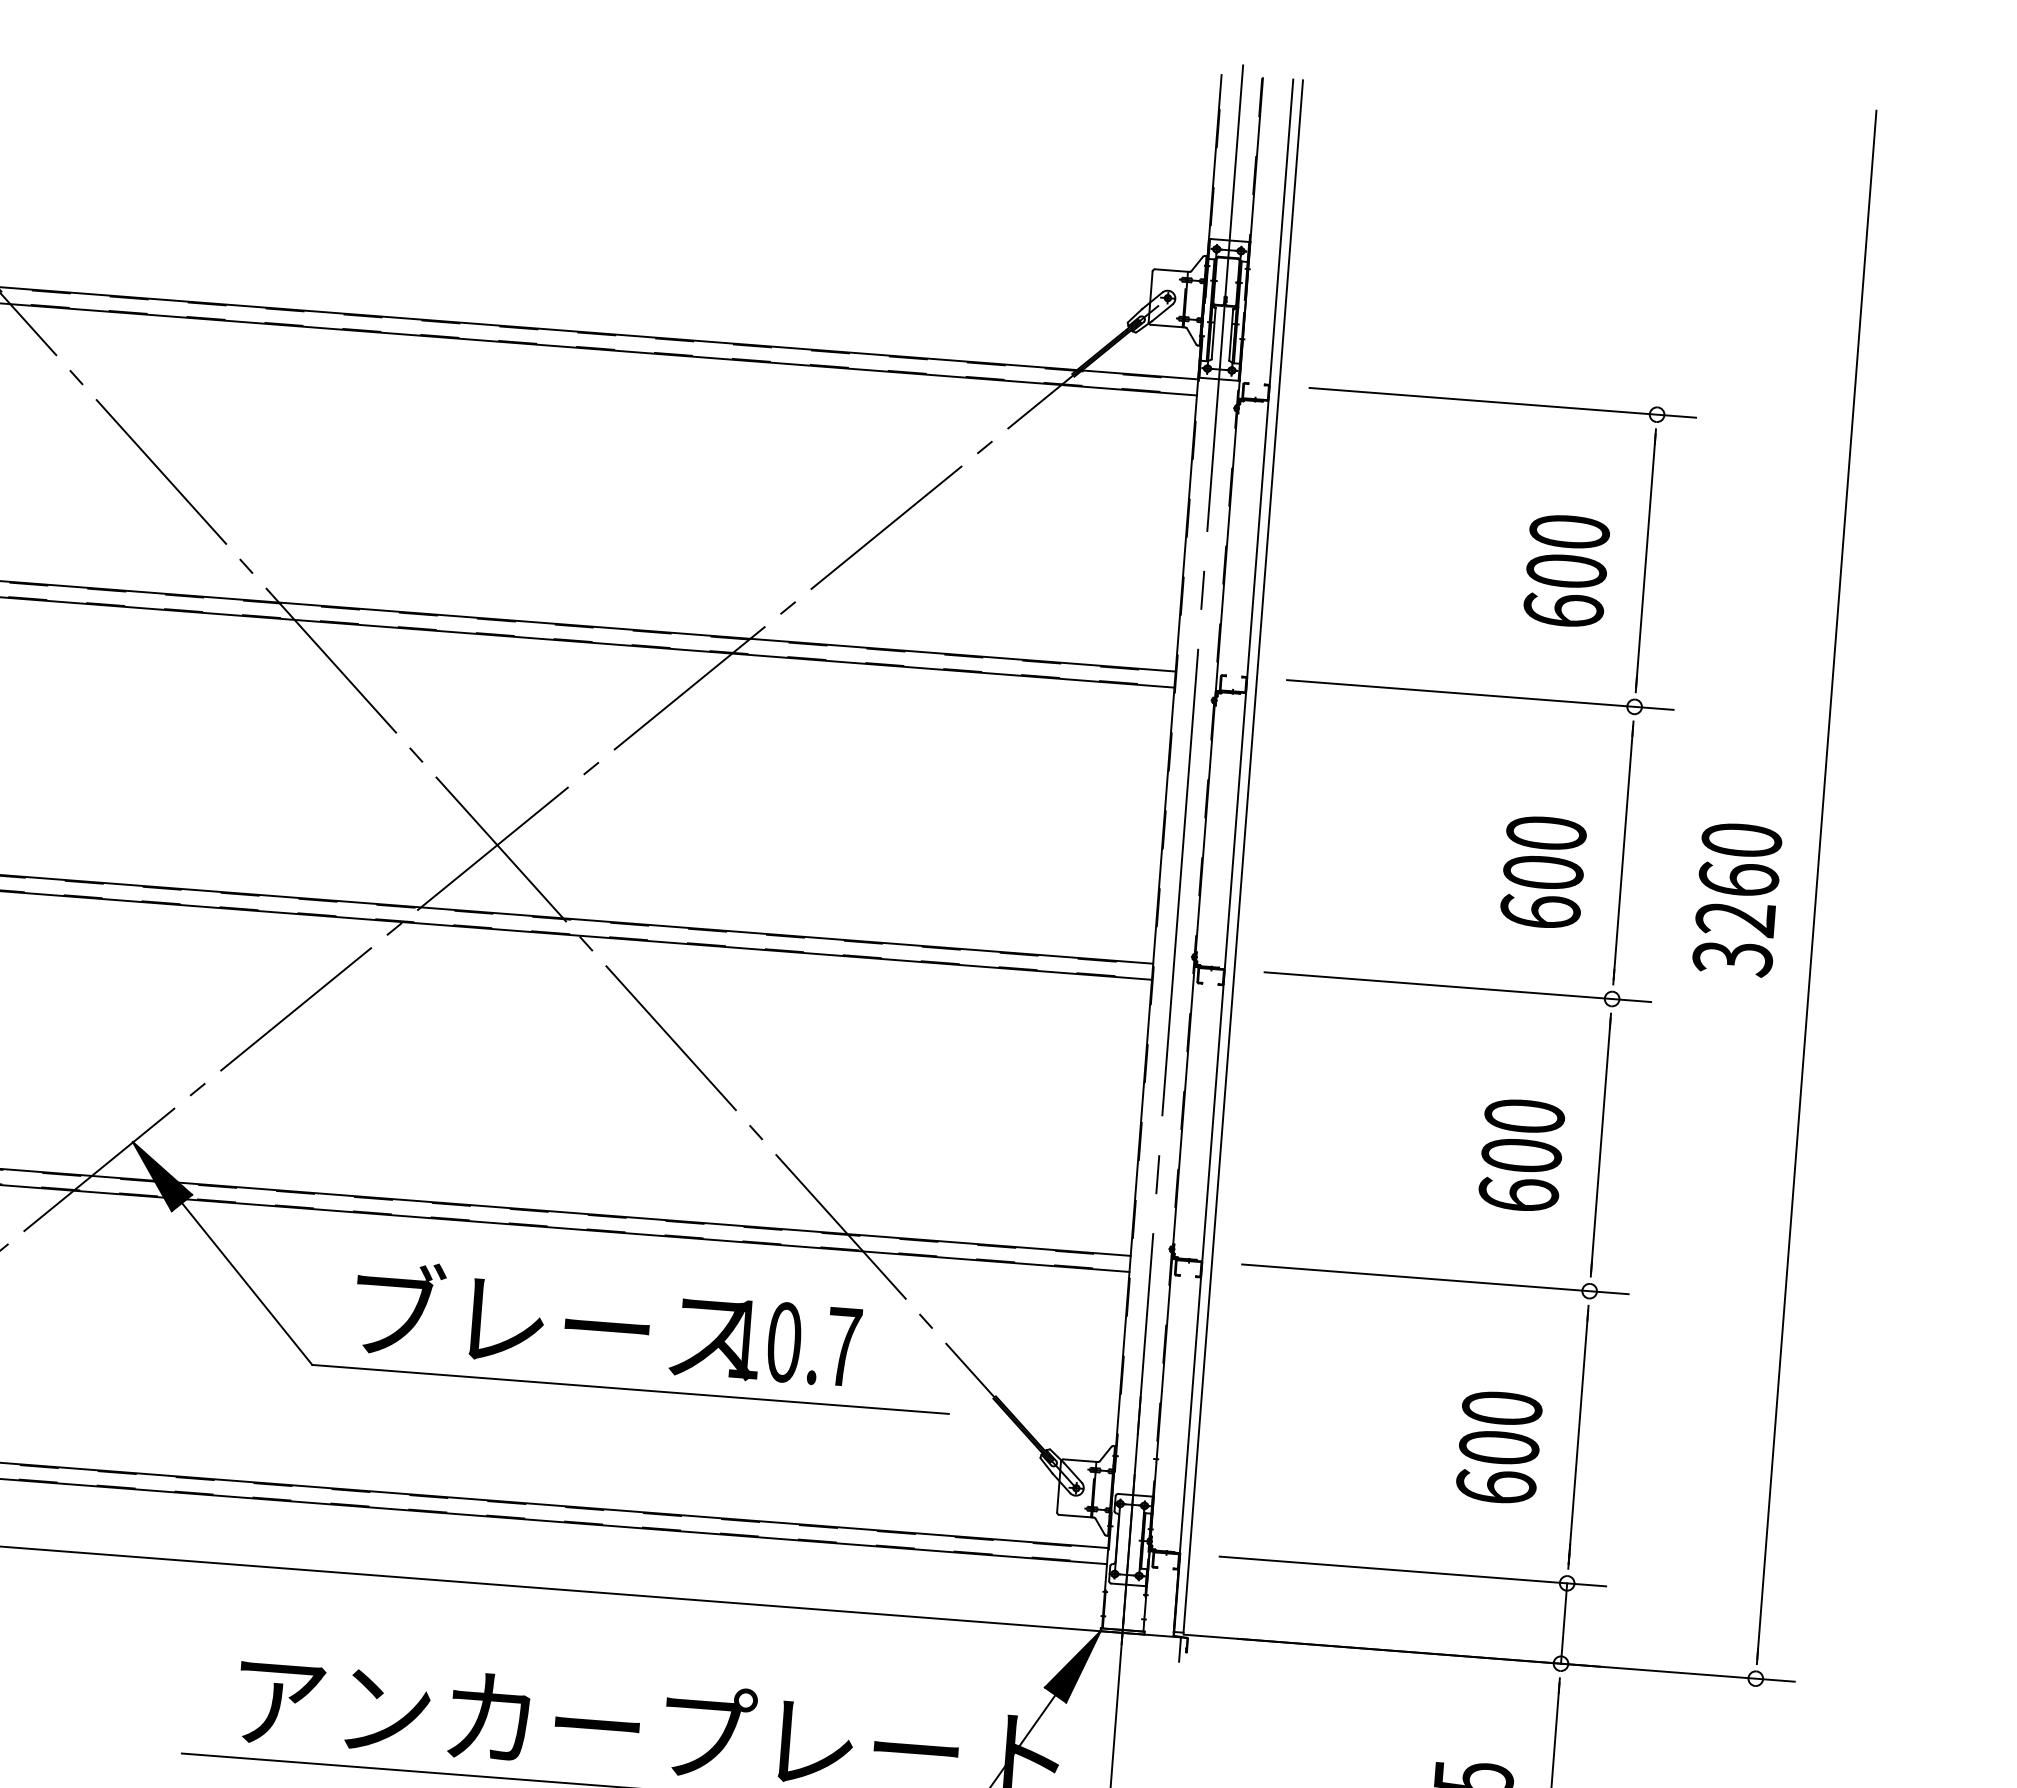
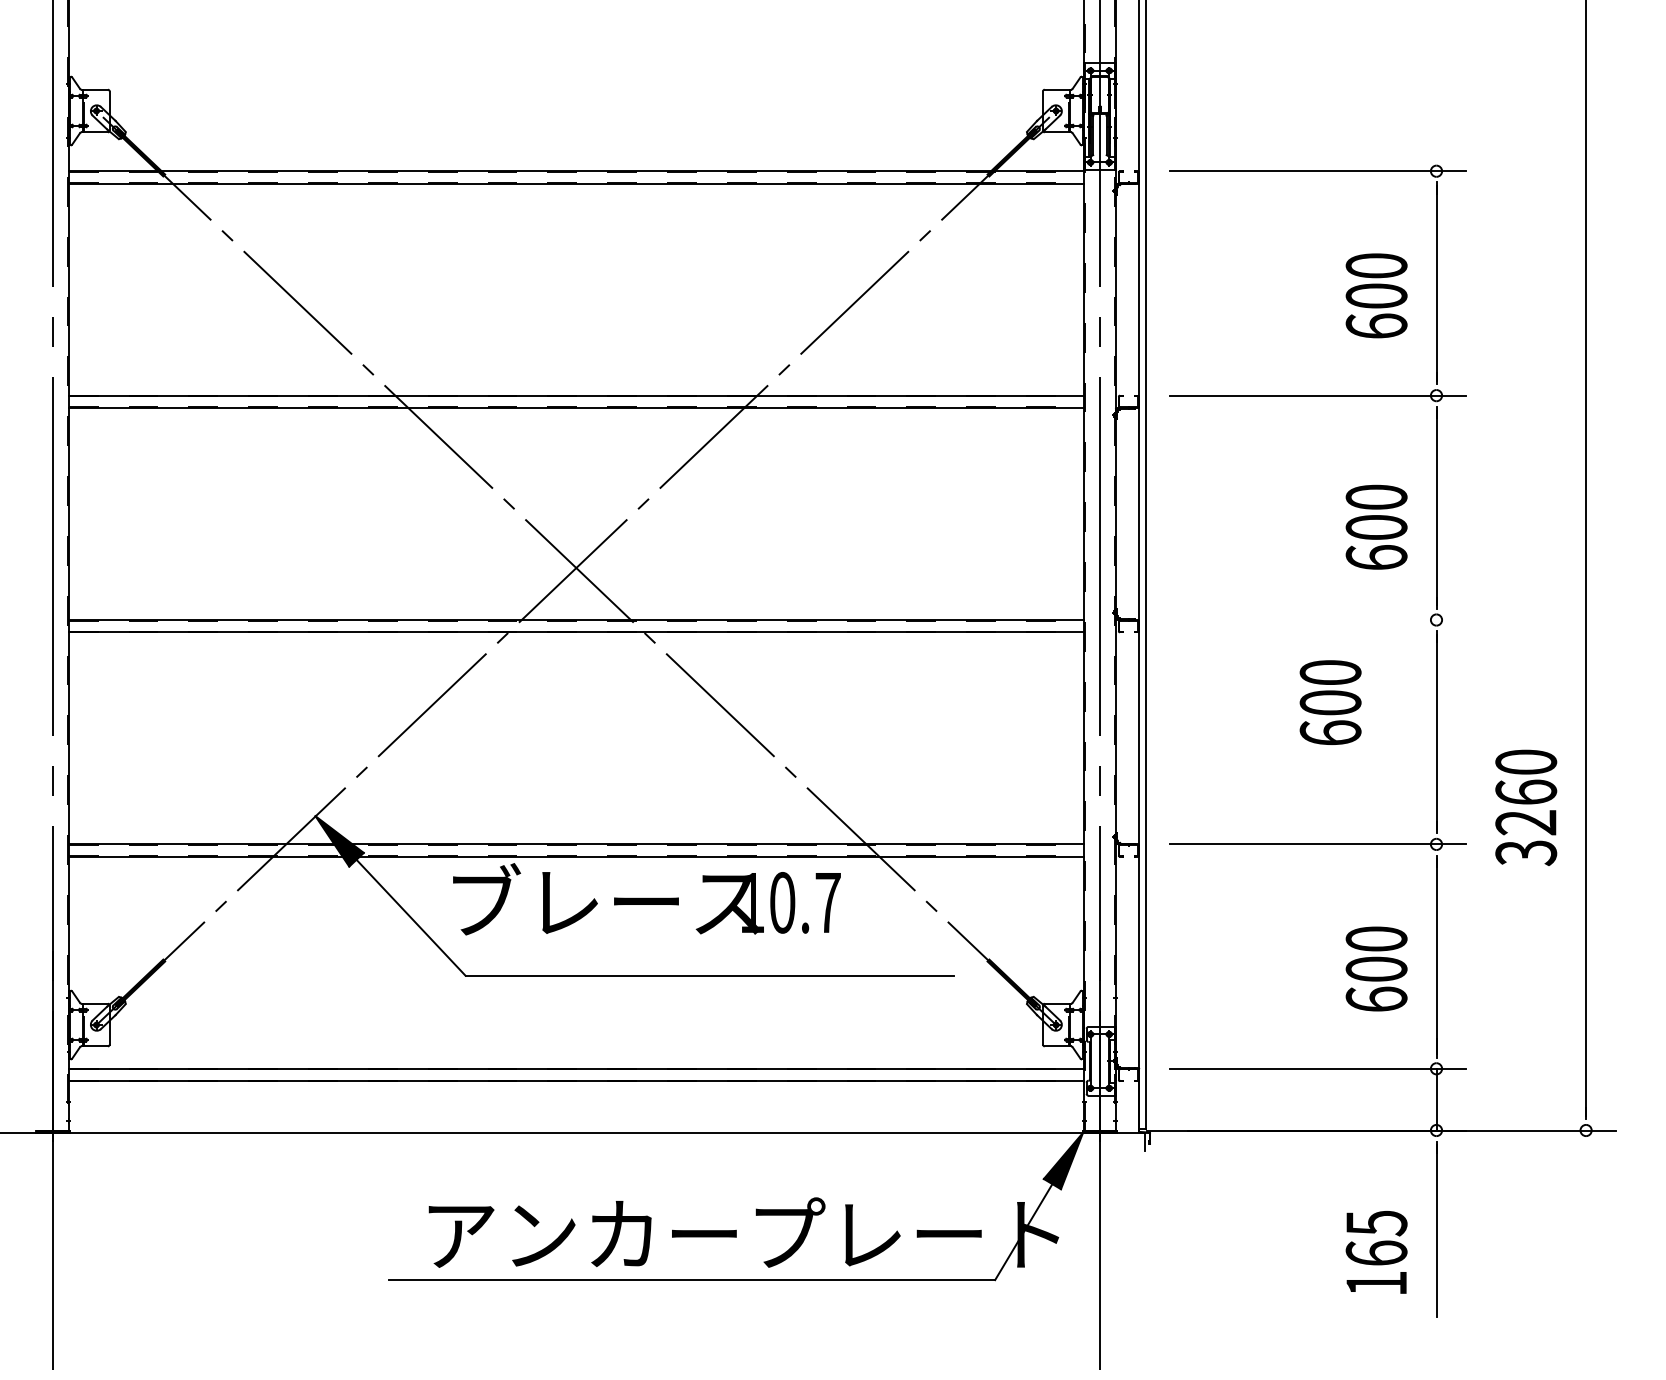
text: (1737, 899) -> (1526, 807), moved
line: (1457, 987) -> (1317, 620), removed
text: (1521, 1155) -> (1330, 702), moved
text: (607, 1324) -> (646, 899), moved

